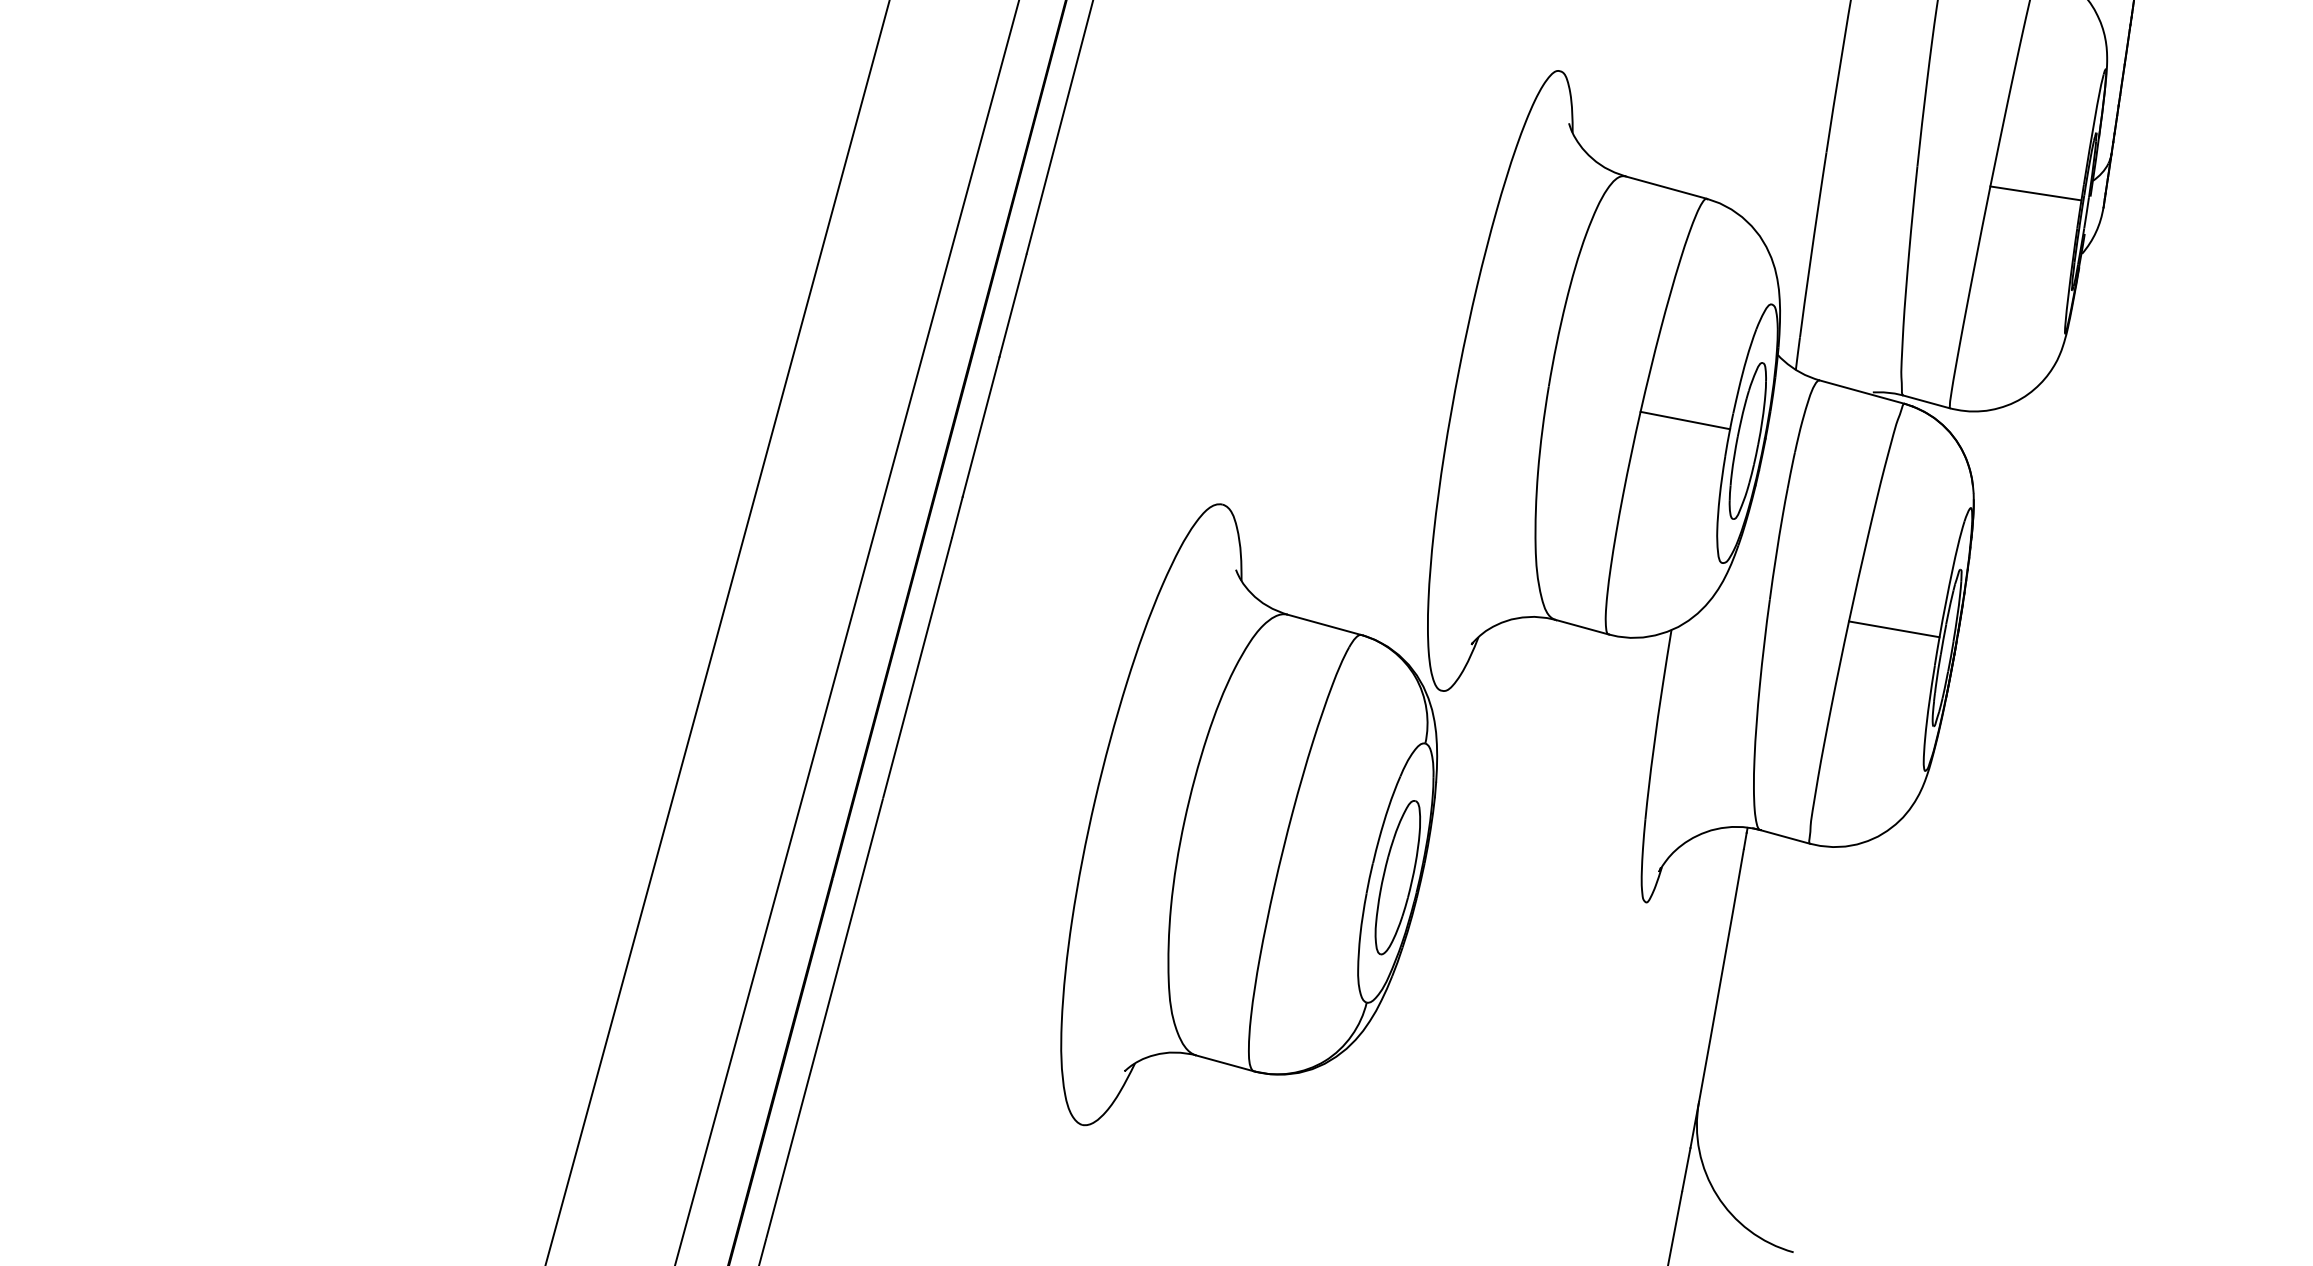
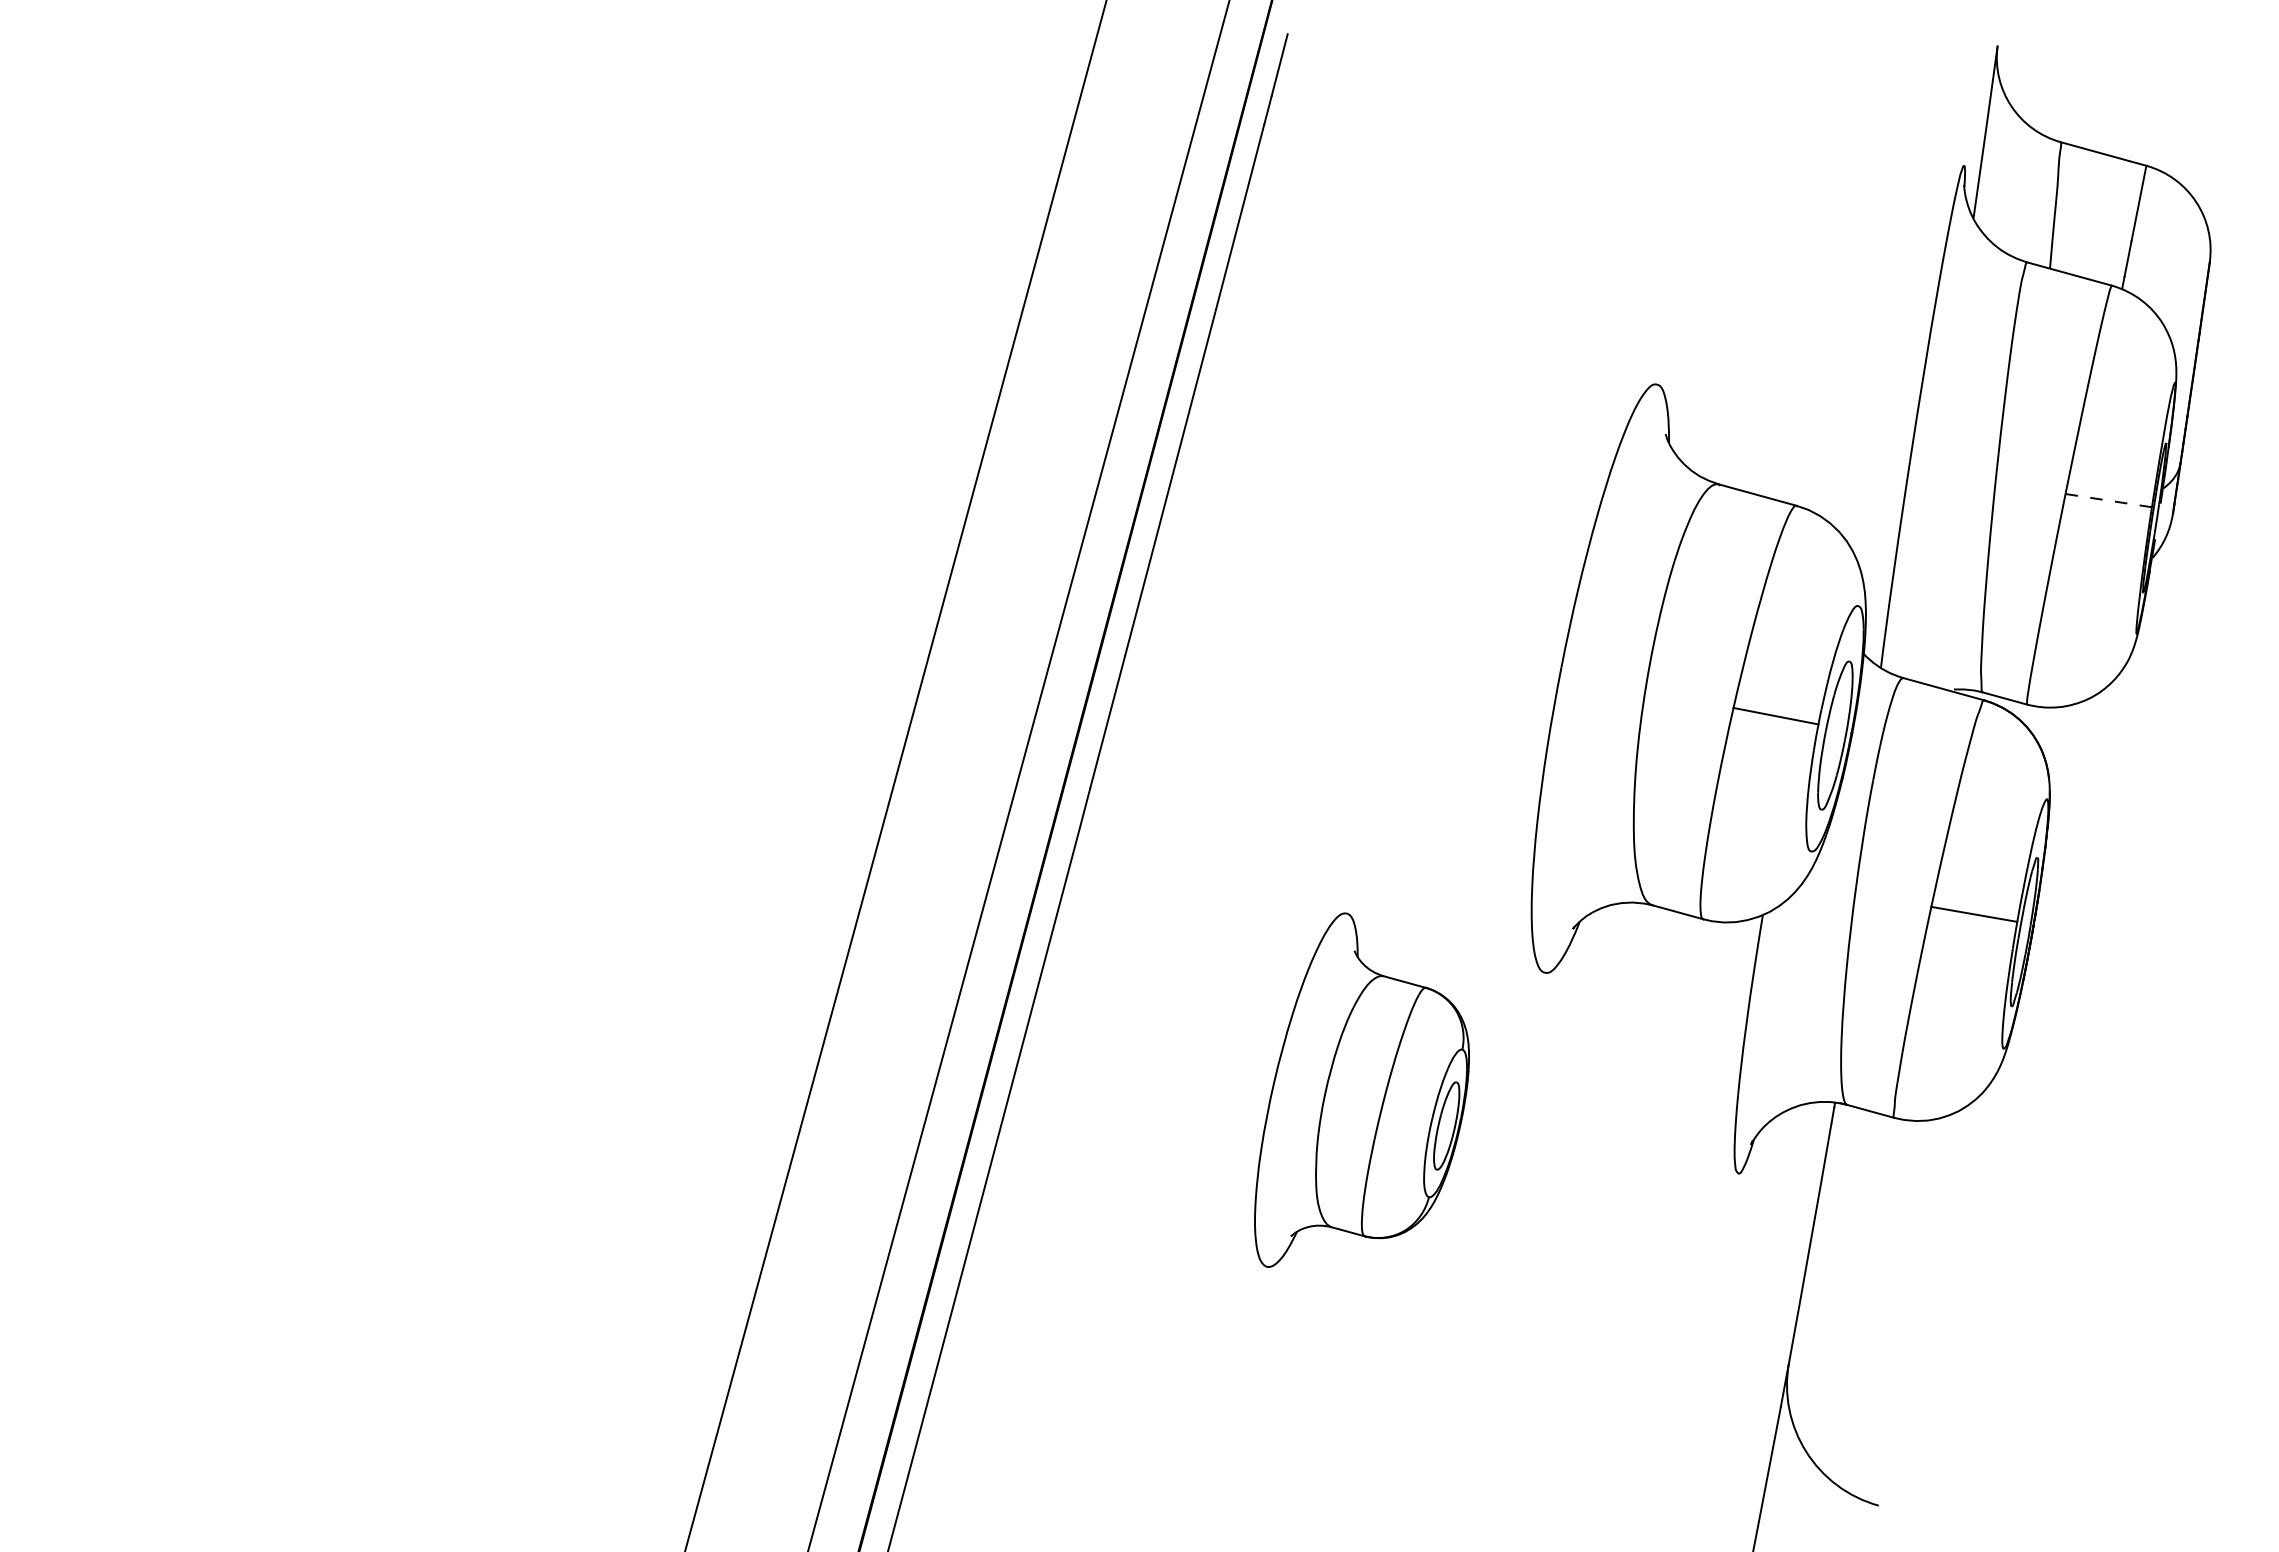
line: (2035, 193) -> (2108, 500), solid -> dashed
part: (1248, 813) -> (1361, 1089), size x0.6

